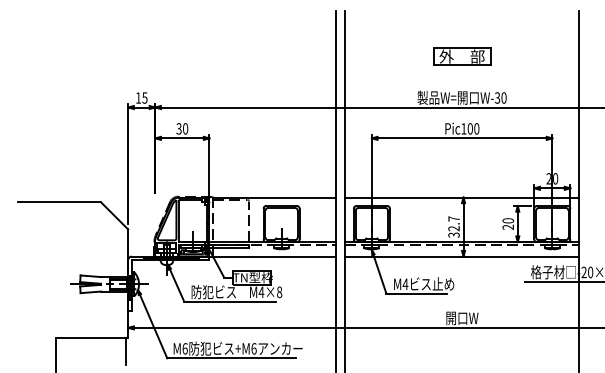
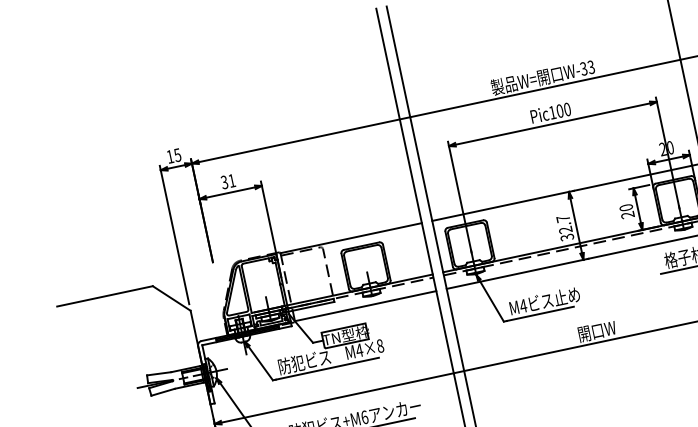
part: (462, 56) -> (533, 29), removed
text: (503, 97) -> (590, 66), W-30 -> W-33
text: (185, 128) -> (231, 180), 30 -> 31

